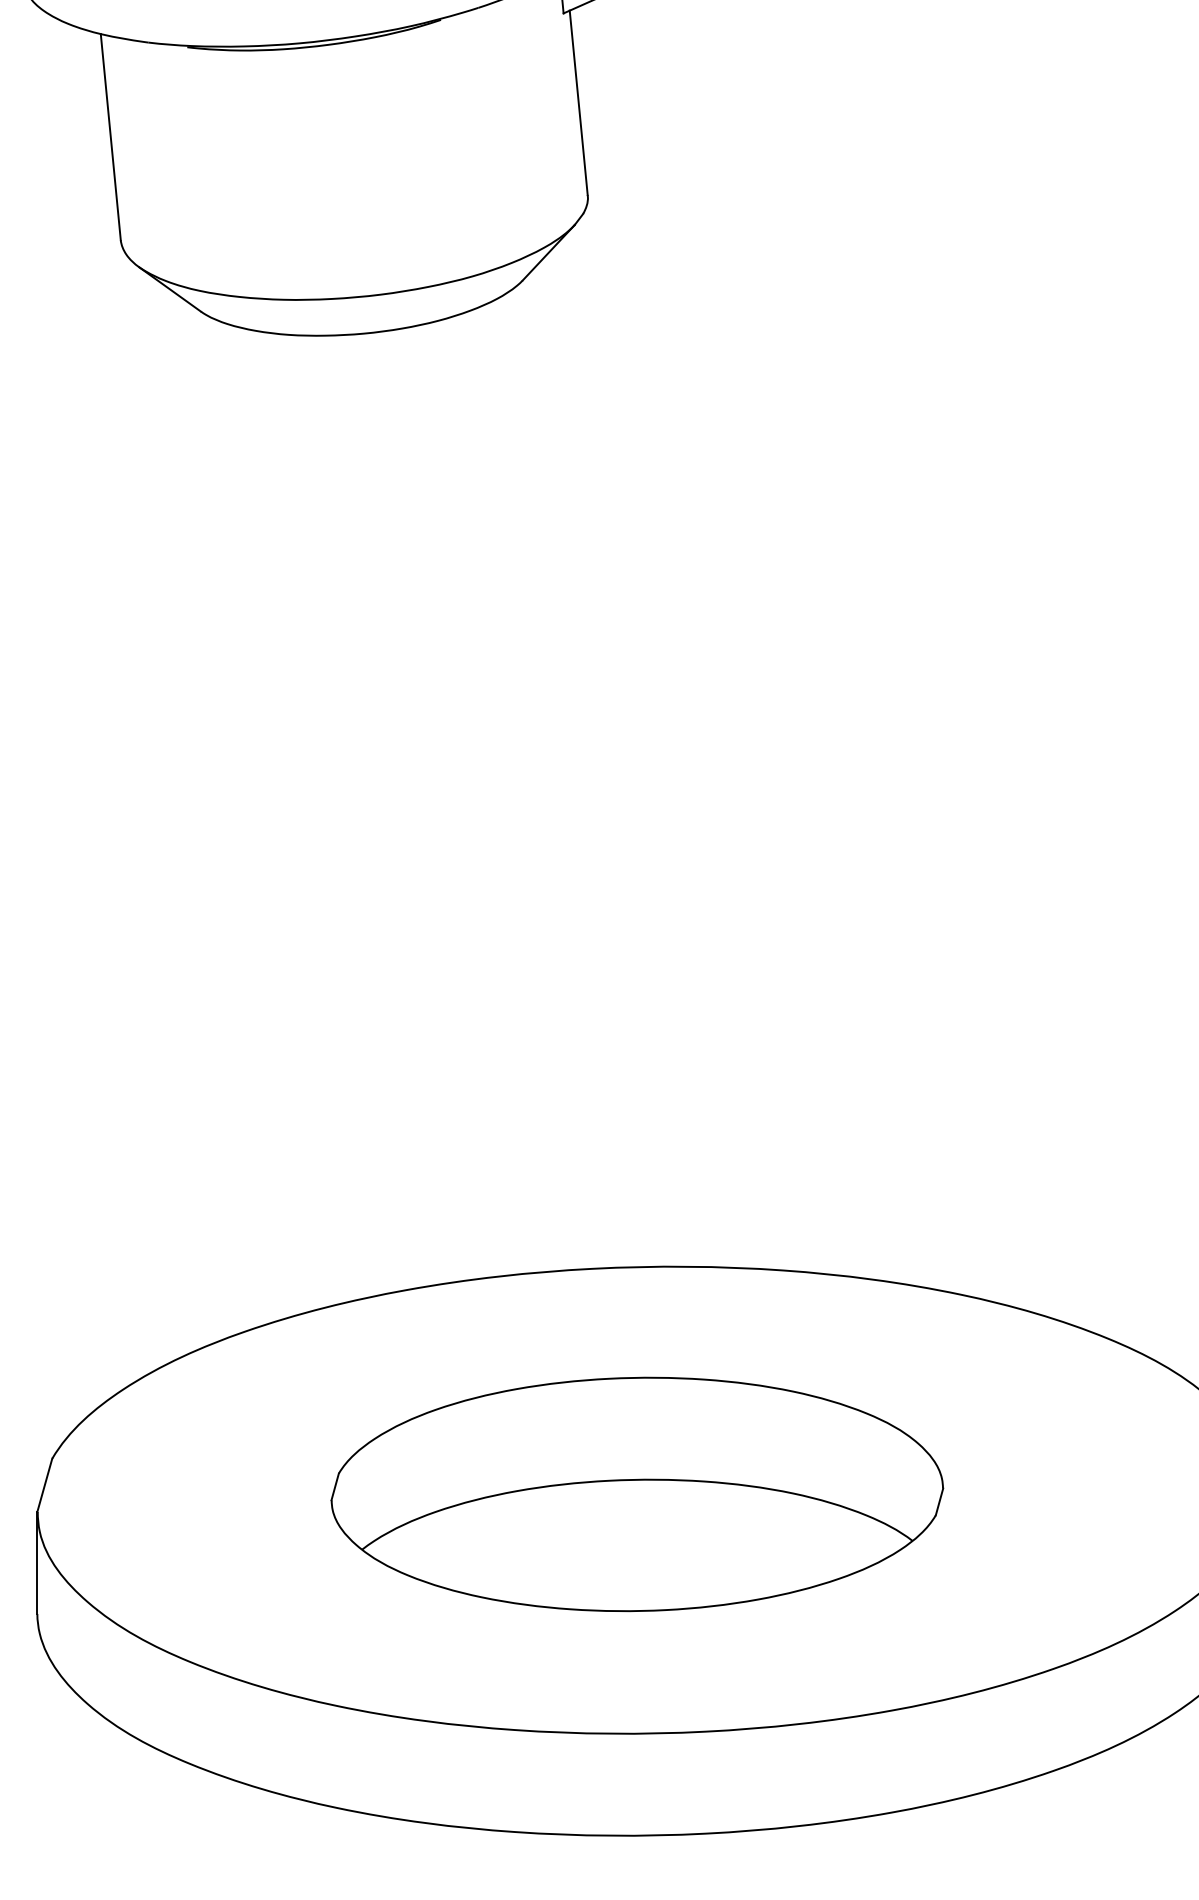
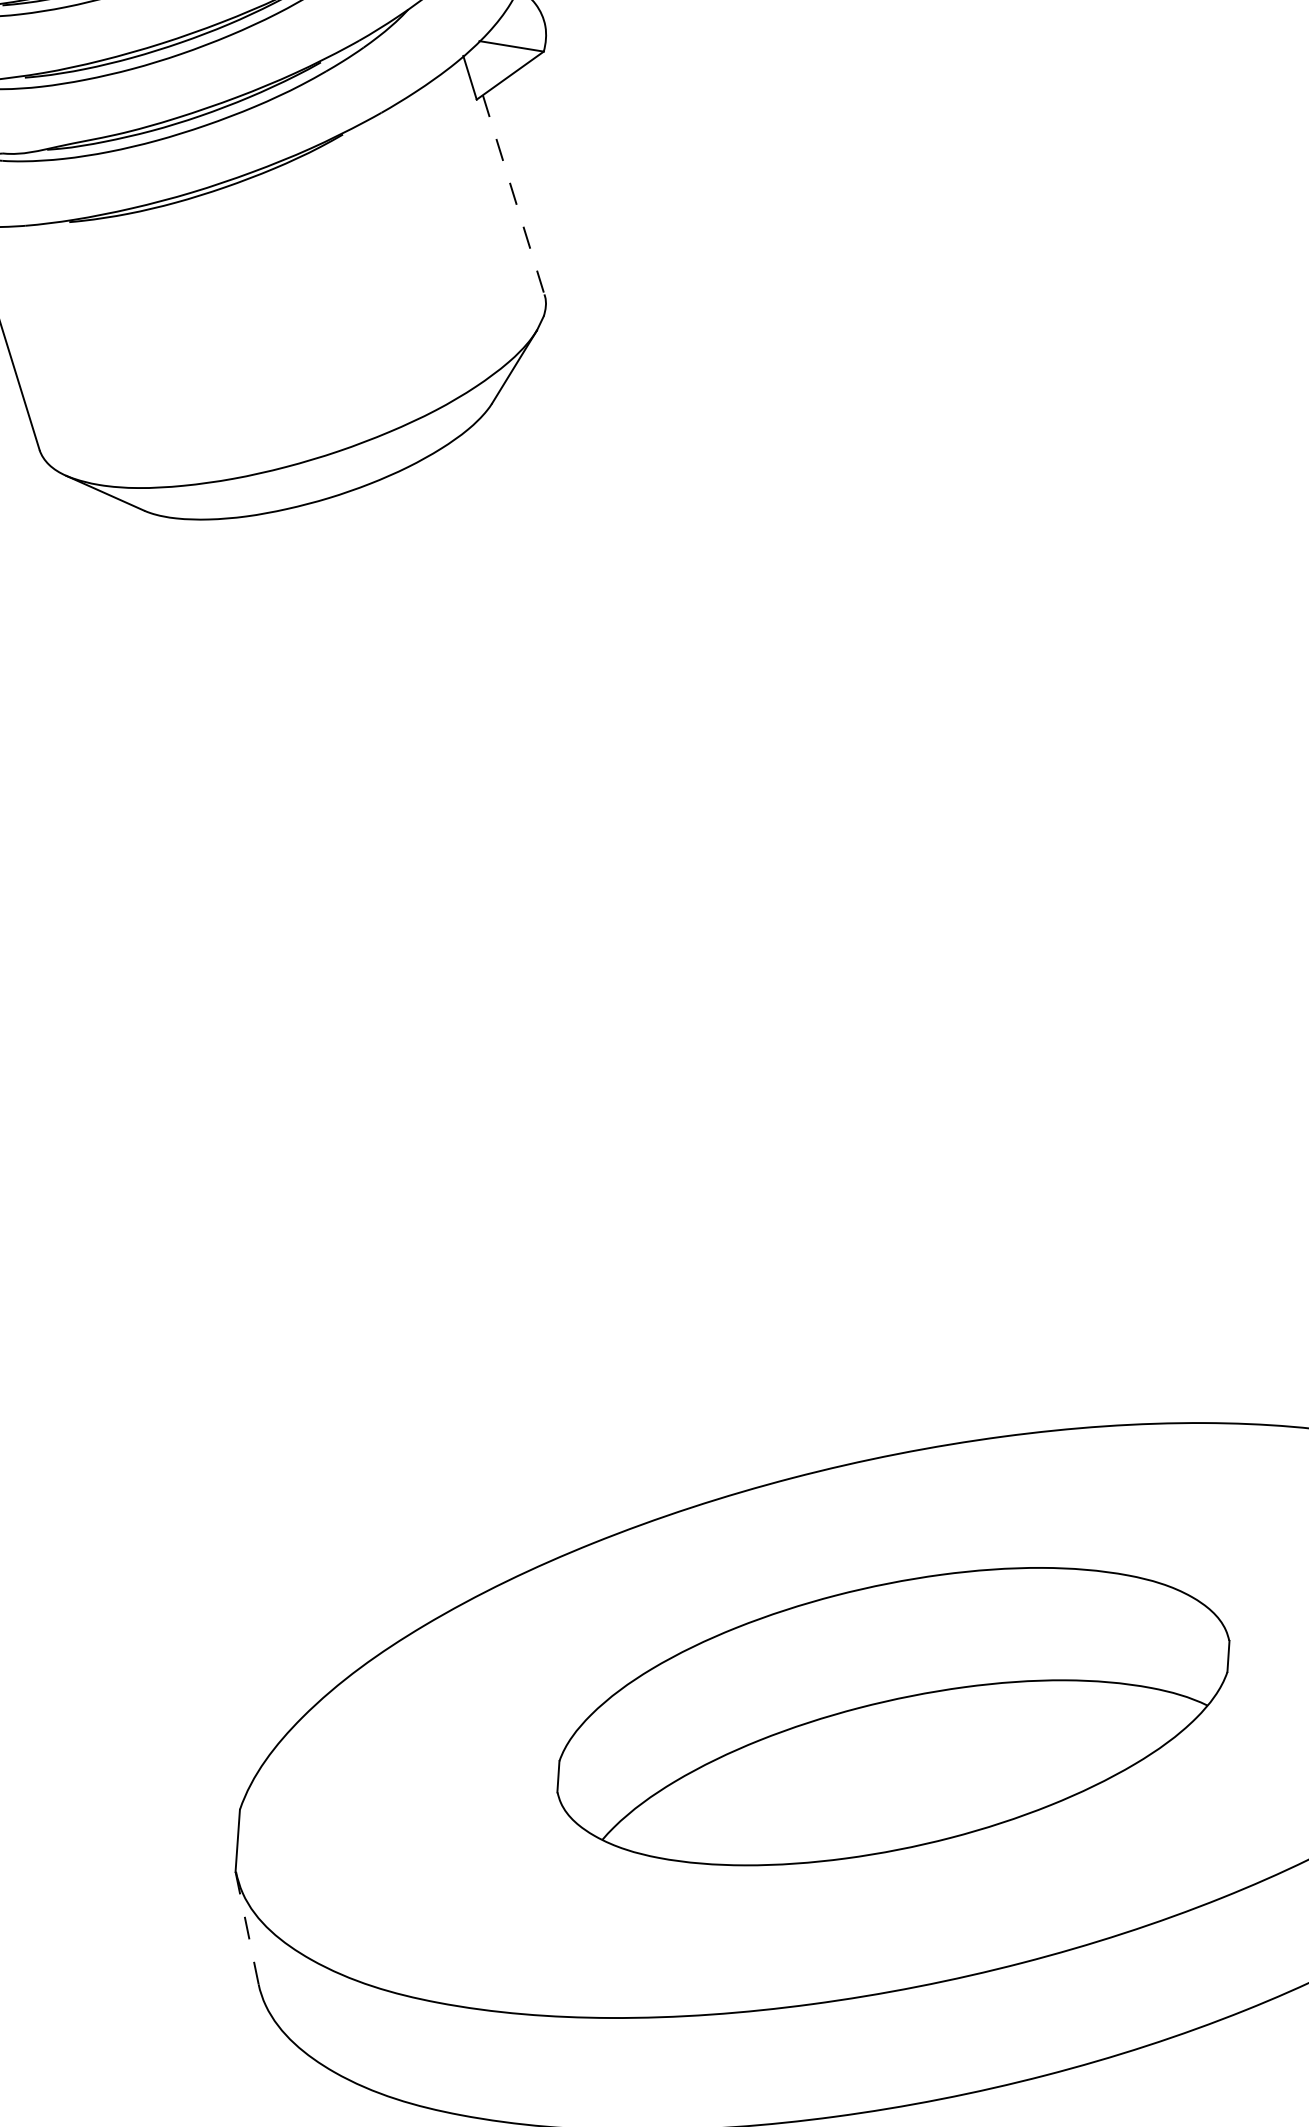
line: (578, 102) -> (513, 194), solid -> dashed
line: (37, 1562) -> (247, 1927), solid -> dashed

